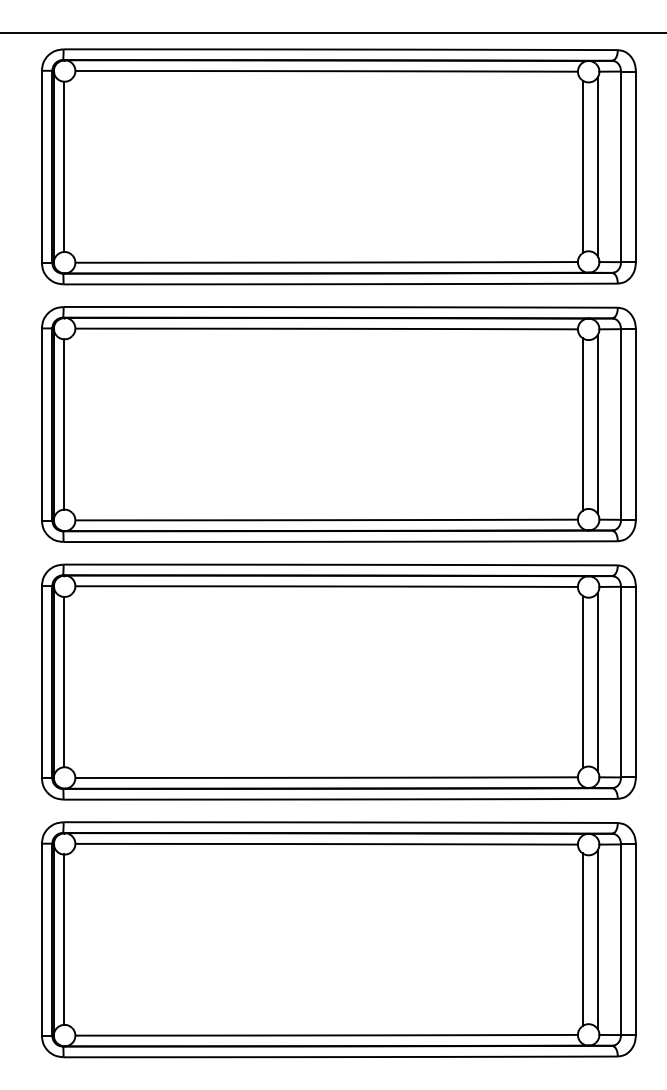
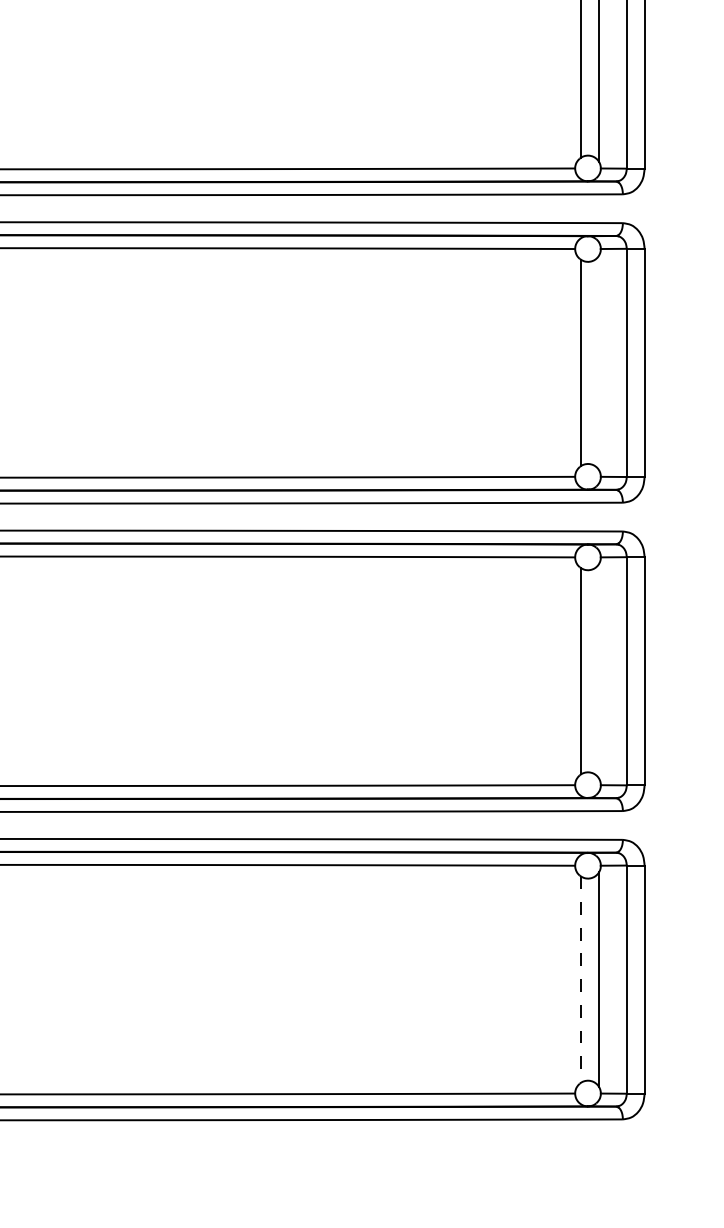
line: (597, 424) -> (598, 362), removed
line: (597, 681) -> (598, 670), removed
line: (582, 940) -> (580, 980), solid -> dashed

